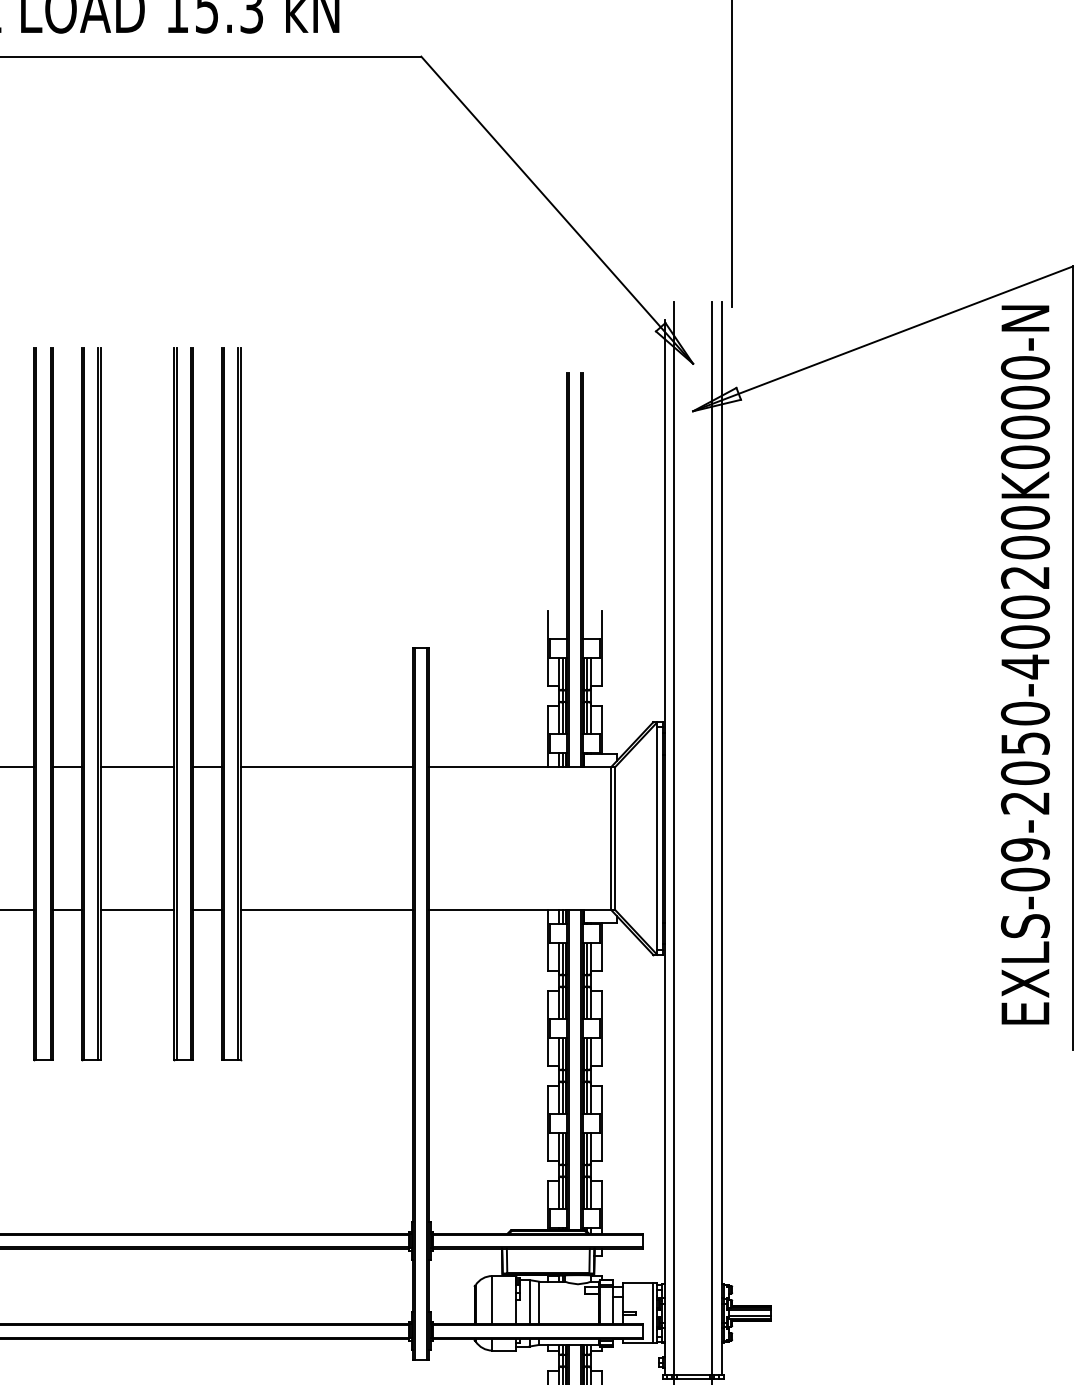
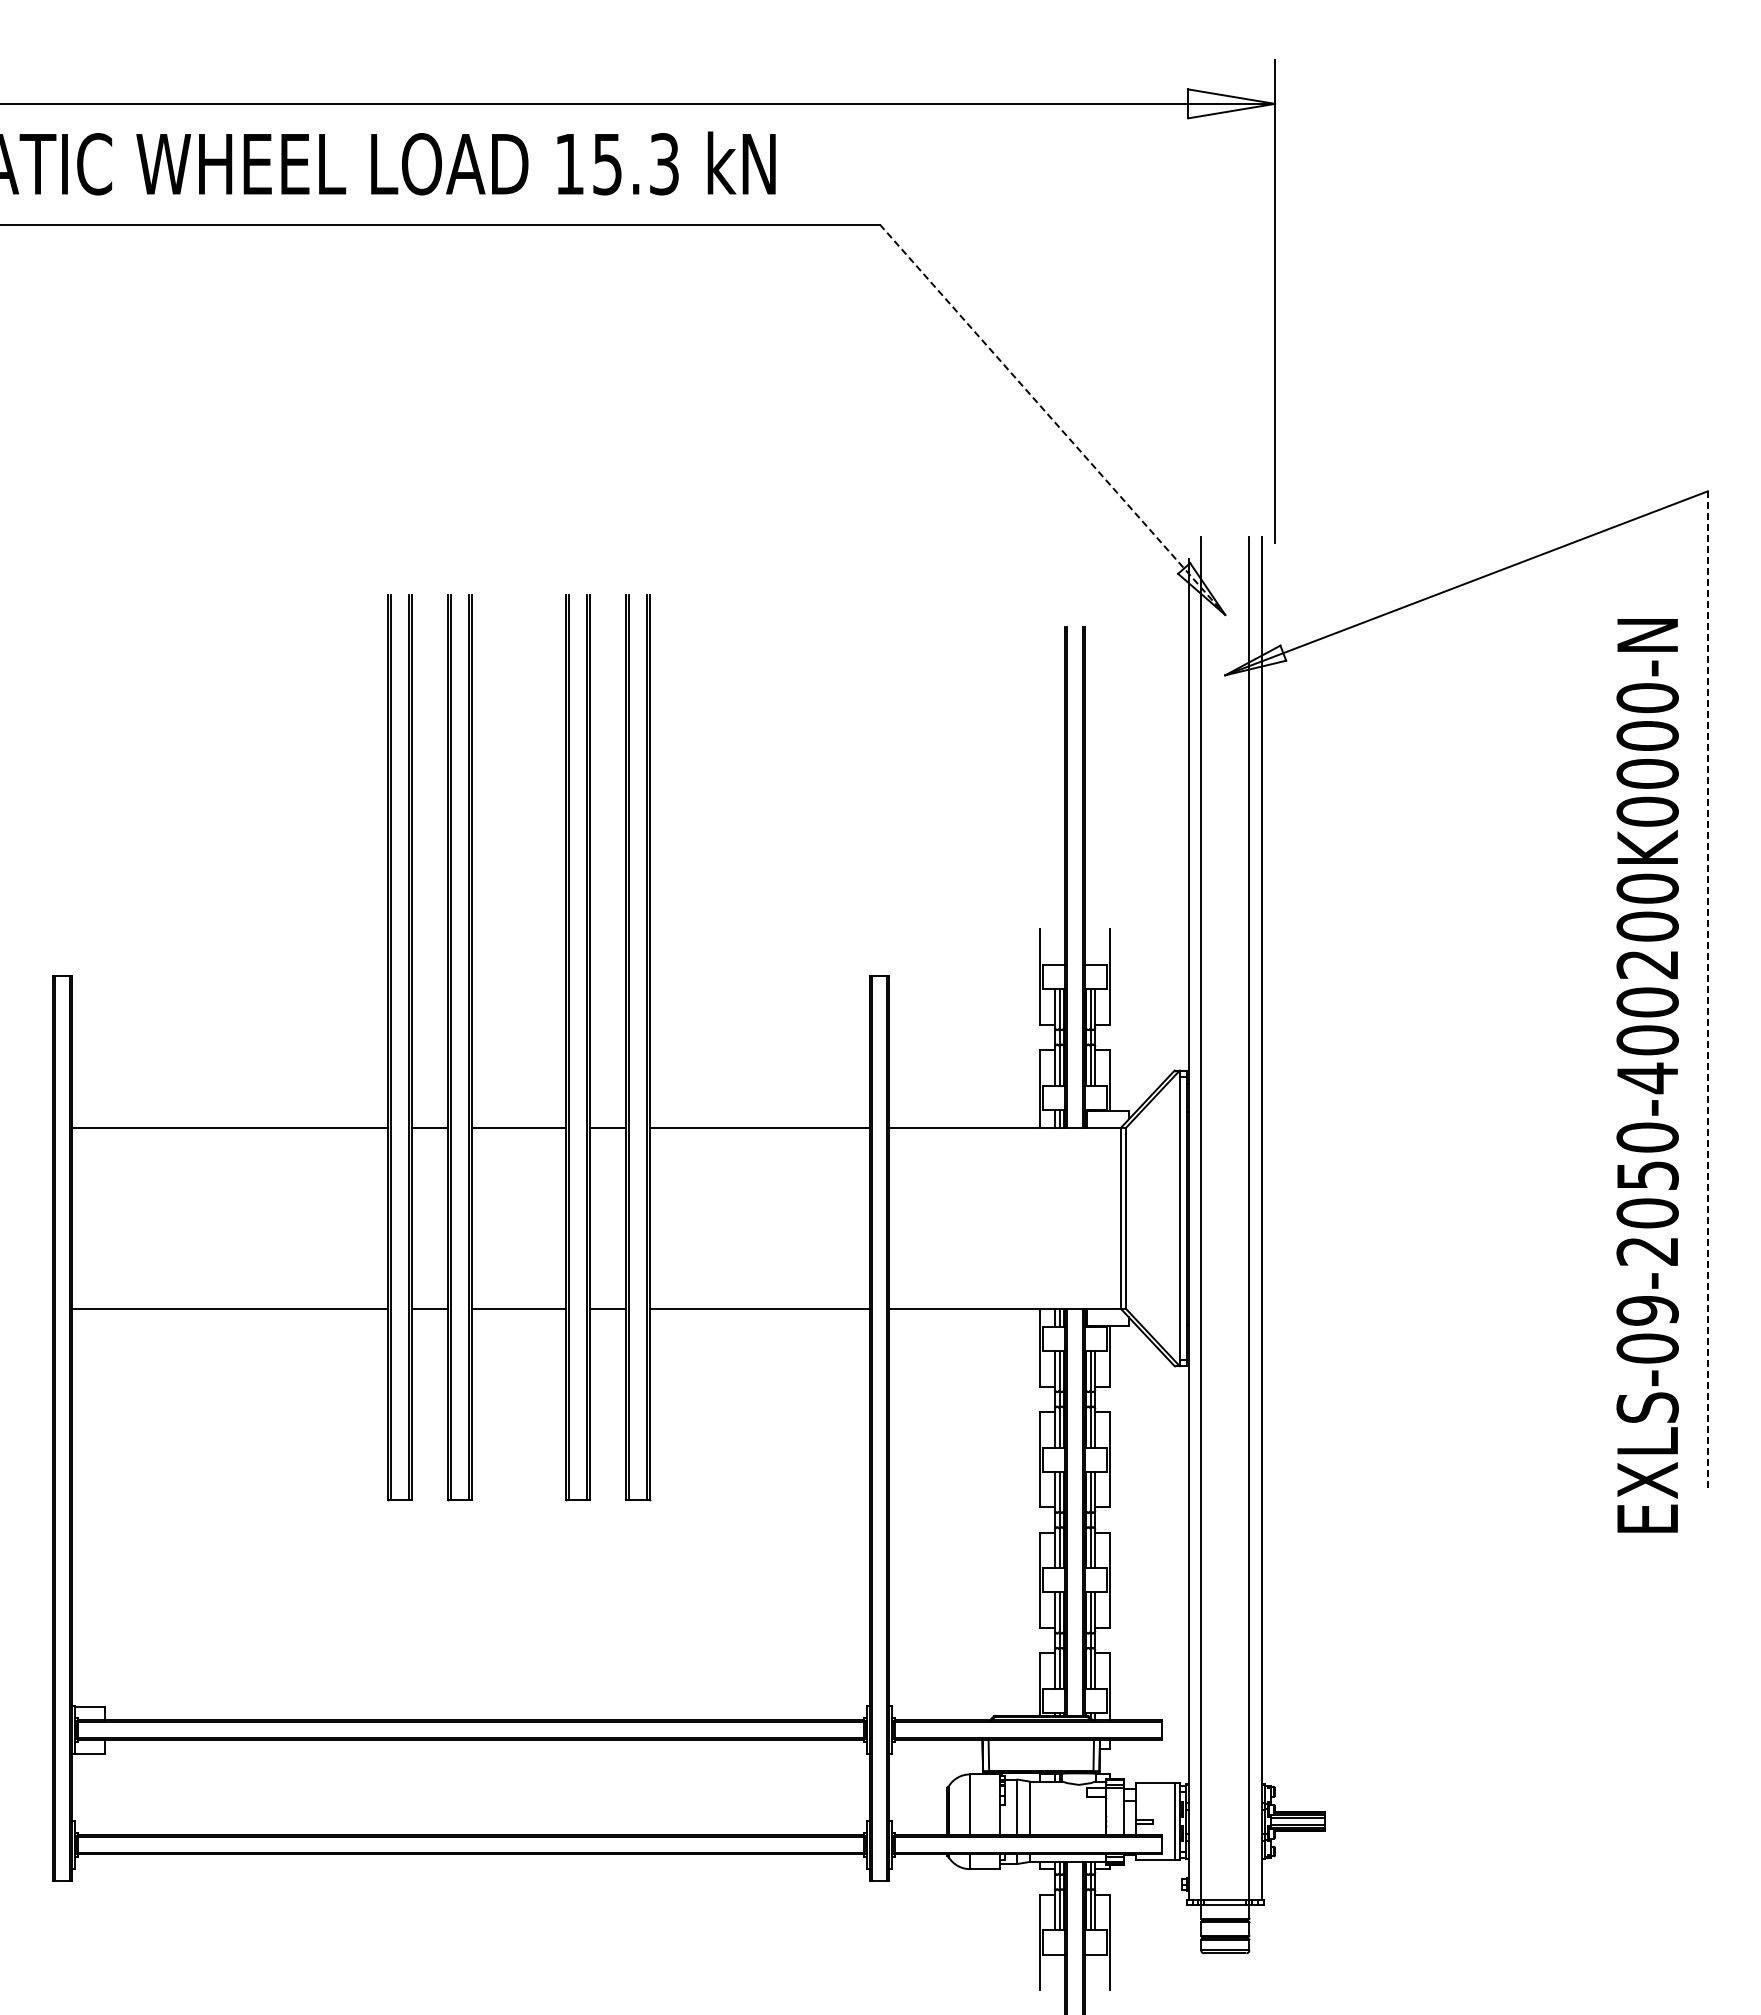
line: (557, 210) -> (1052, 419), solid -> dashed
line: (1073, 657) -> (1708, 988), solid -> dashed
text: (1025, 664) -> (1647, 1075), moved

